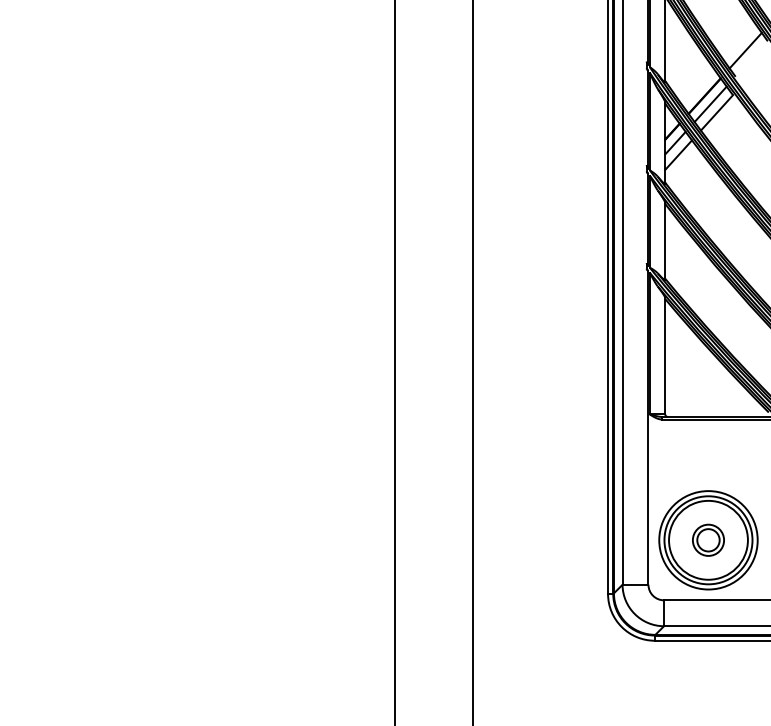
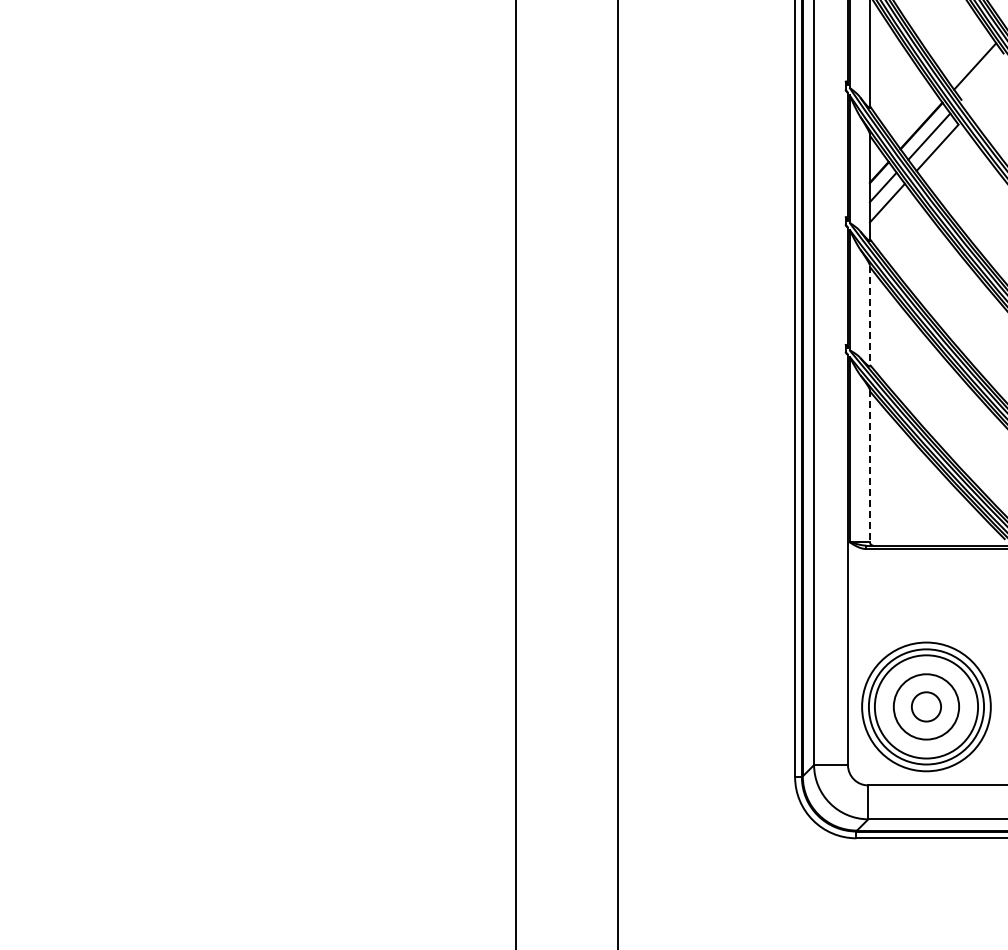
line: (664, 241) -> (869, 316), solid -> dashed
line: (664, 356) -> (869, 466), solid -> dashed
circle: (708, 539) -> (926, 706), size x1.6

